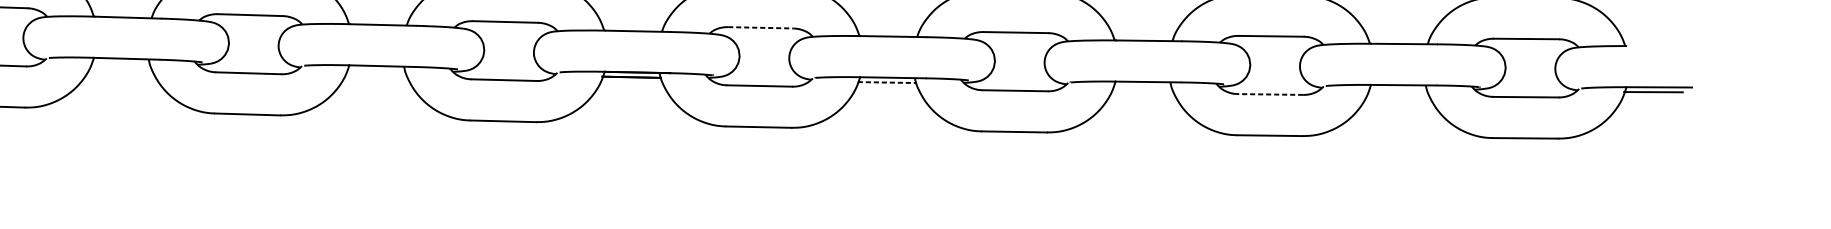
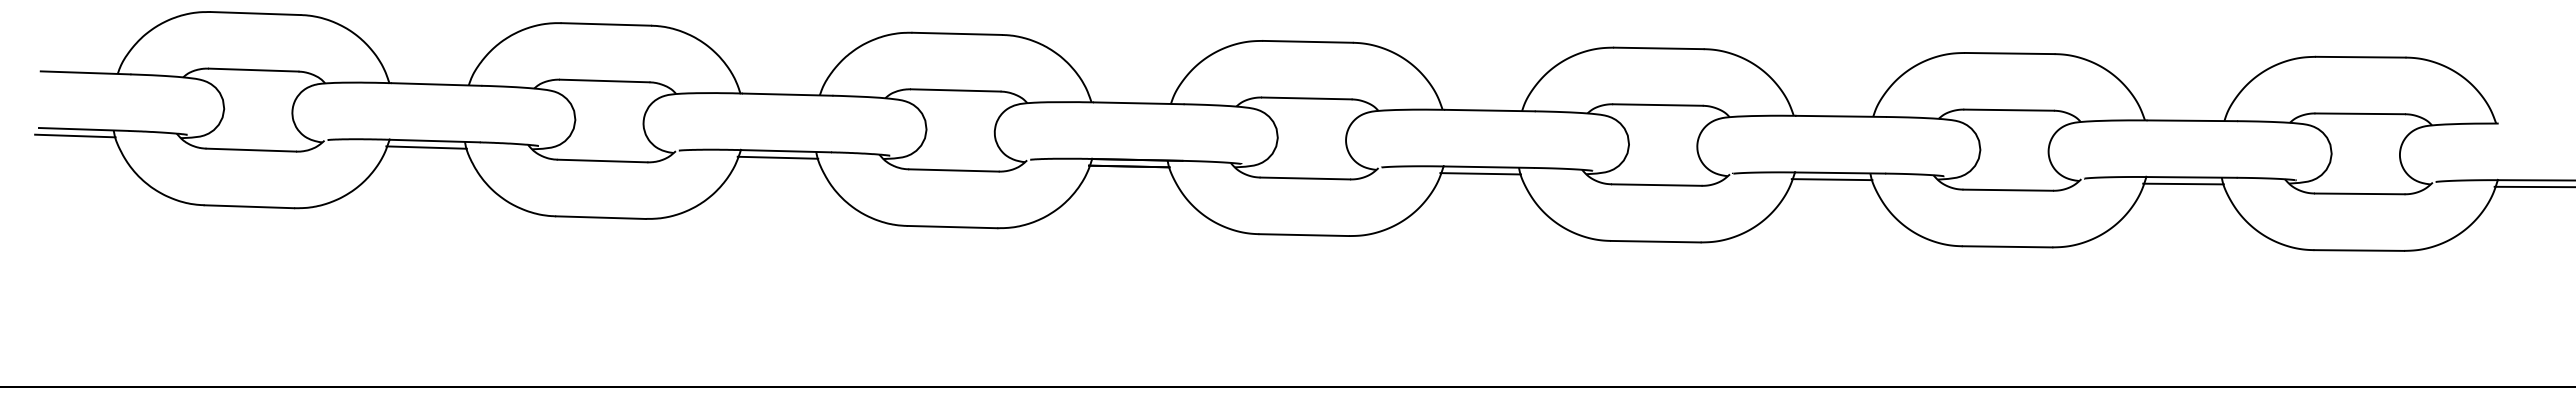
line: (760, 27) -> (1306, 98), dashed -> solid
line: (120, 63) -> (426, 147), added
line: (375, 70) -> (777, 157), added
line: (887, 82) -> (1481, 173), dashed -> solid
line: (1142, 86) -> (1831, 179), added
line: (1398, 89) -> (2183, 183), added
line: (1270, 94) -> (2008, 190), dashed -> solid

